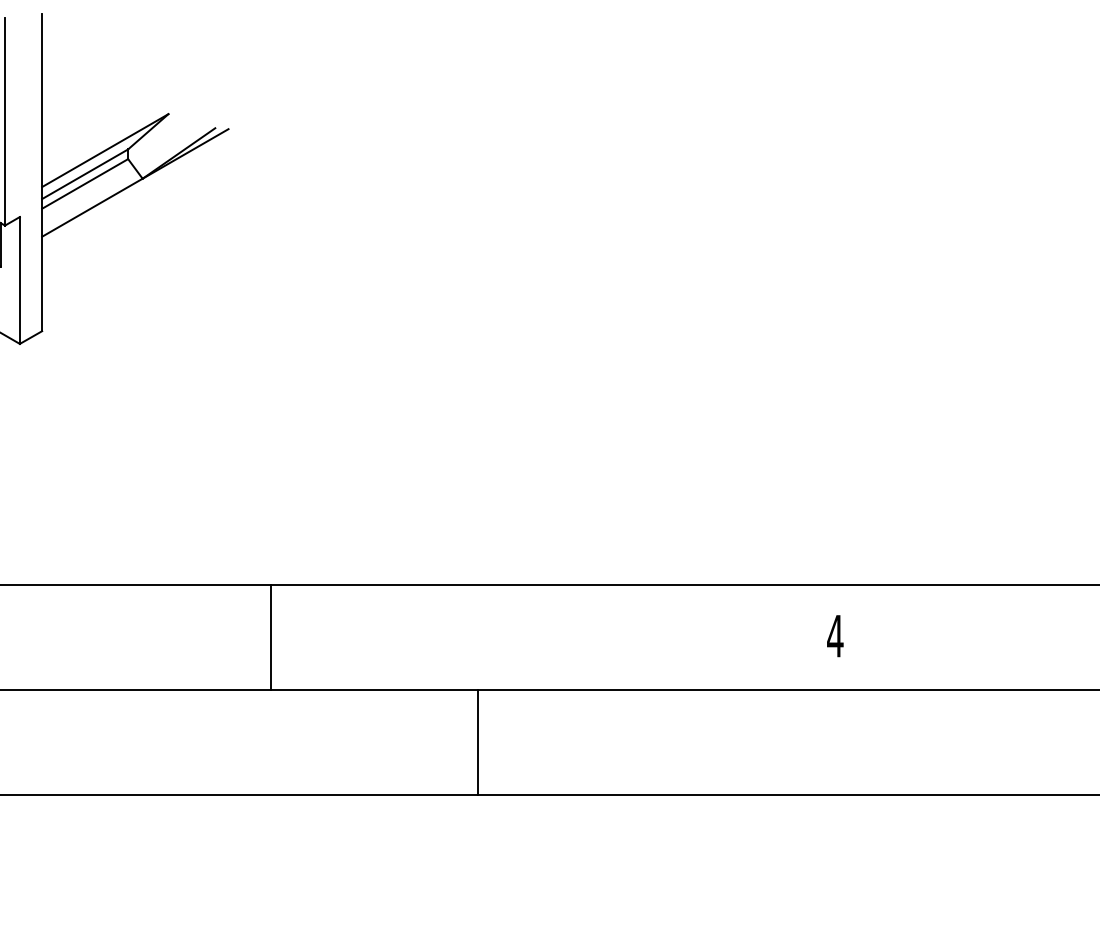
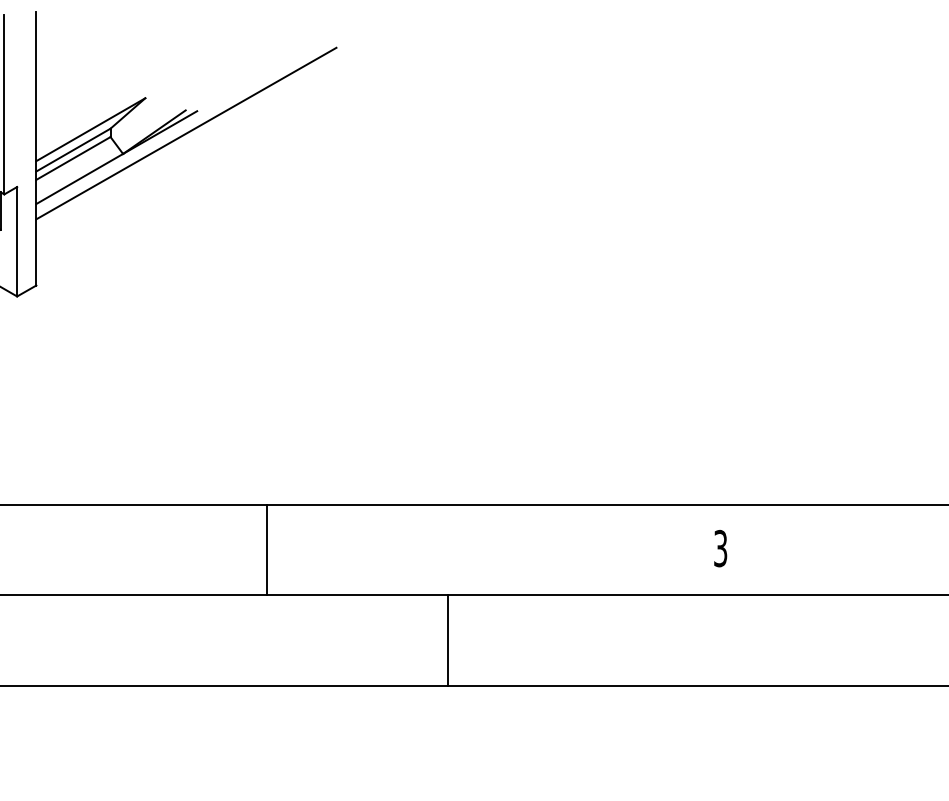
line: (216, 154) -> (186, 133), added
text: (835, 635) -> (720, 548), 4 -> 3
line: (270, 637) -> (267, 549), moved
line: (477, 742) -> (448, 640), moved

